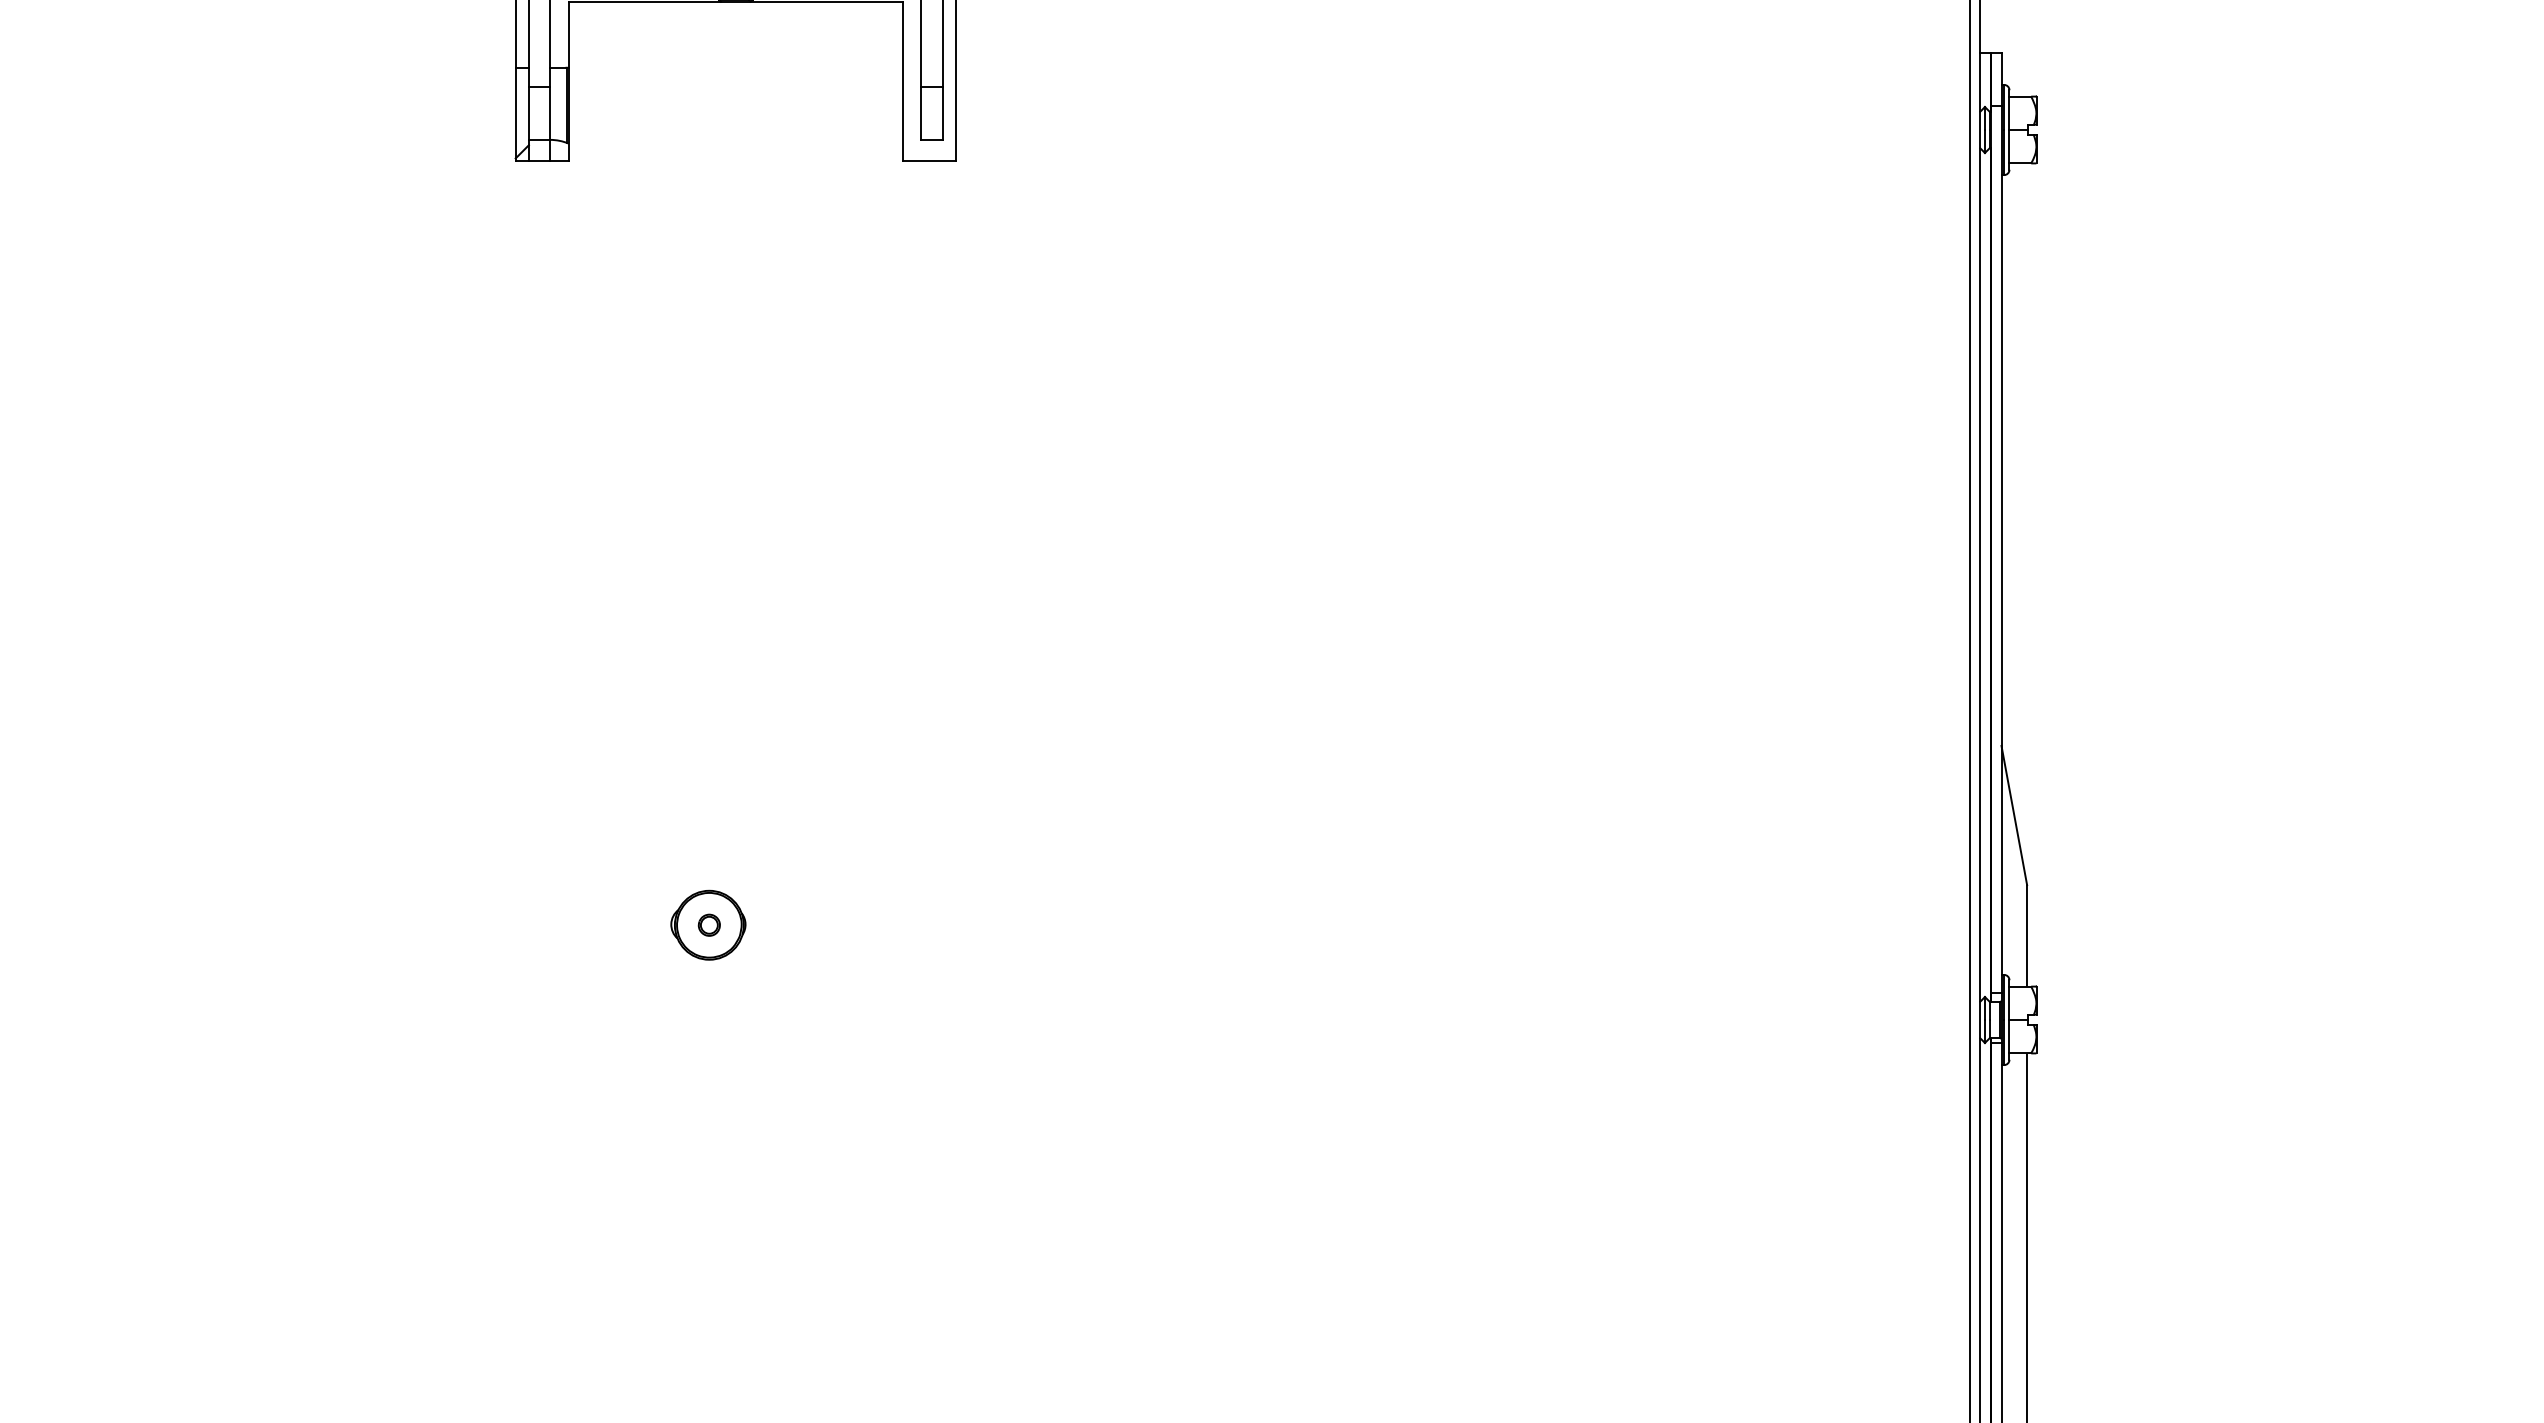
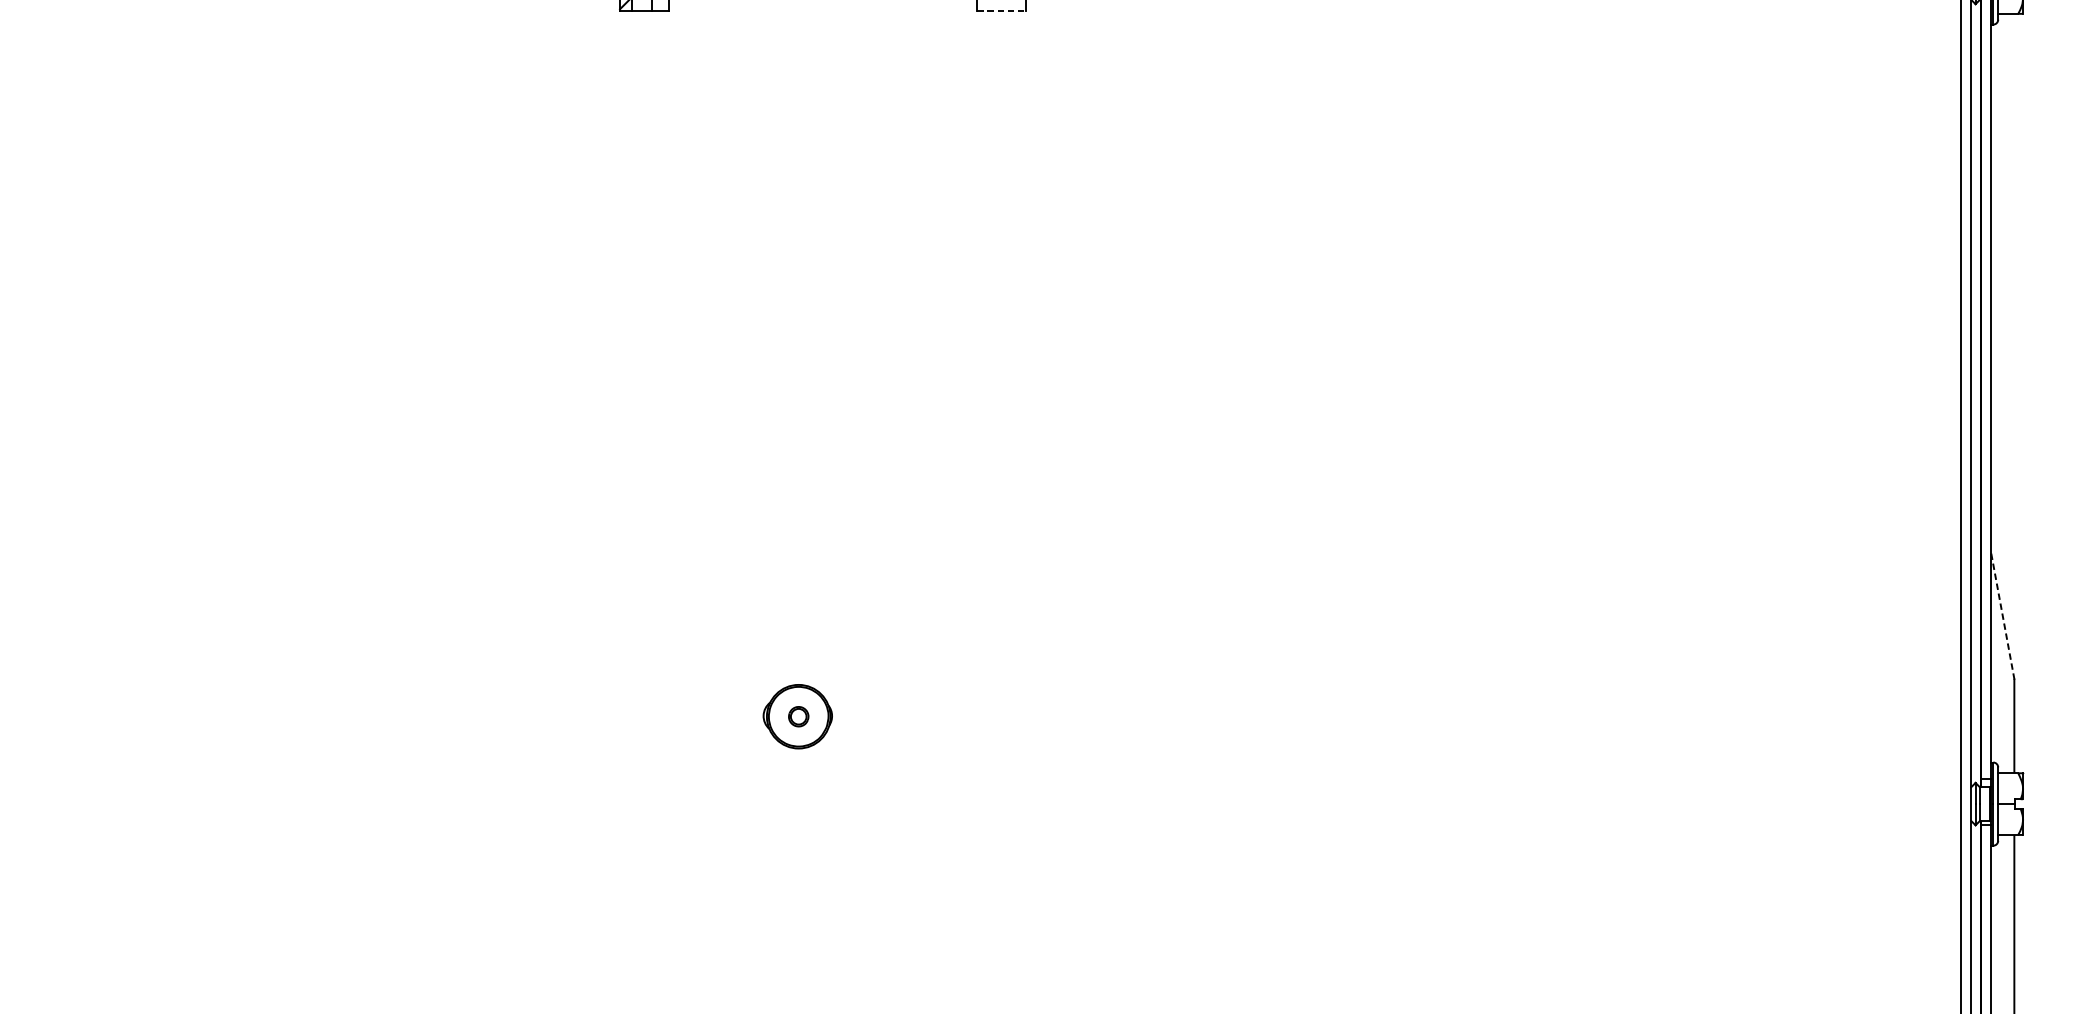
line: (929, 160) -> (1001, 11), solid -> dashed
line: (2014, 815) -> (2002, 615), solid -> dashed

